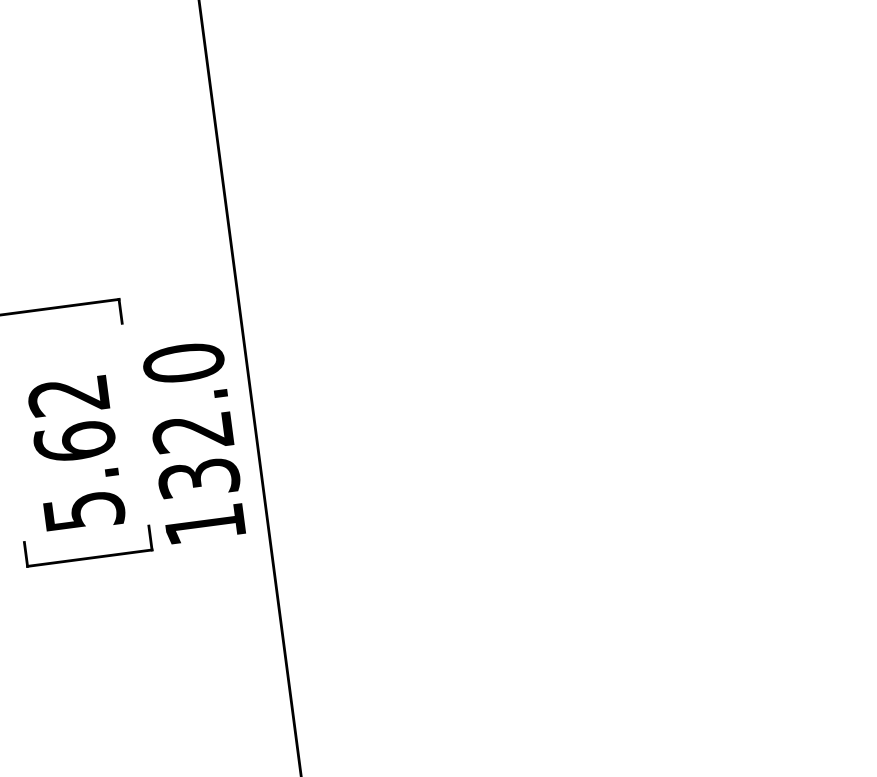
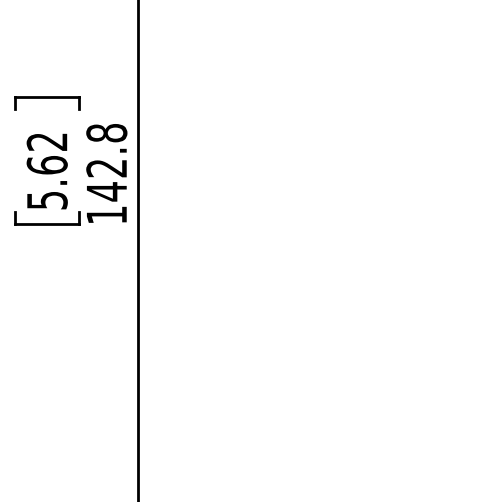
text: (190, 420) -> (106, 162), 132.0 -> 142.8

